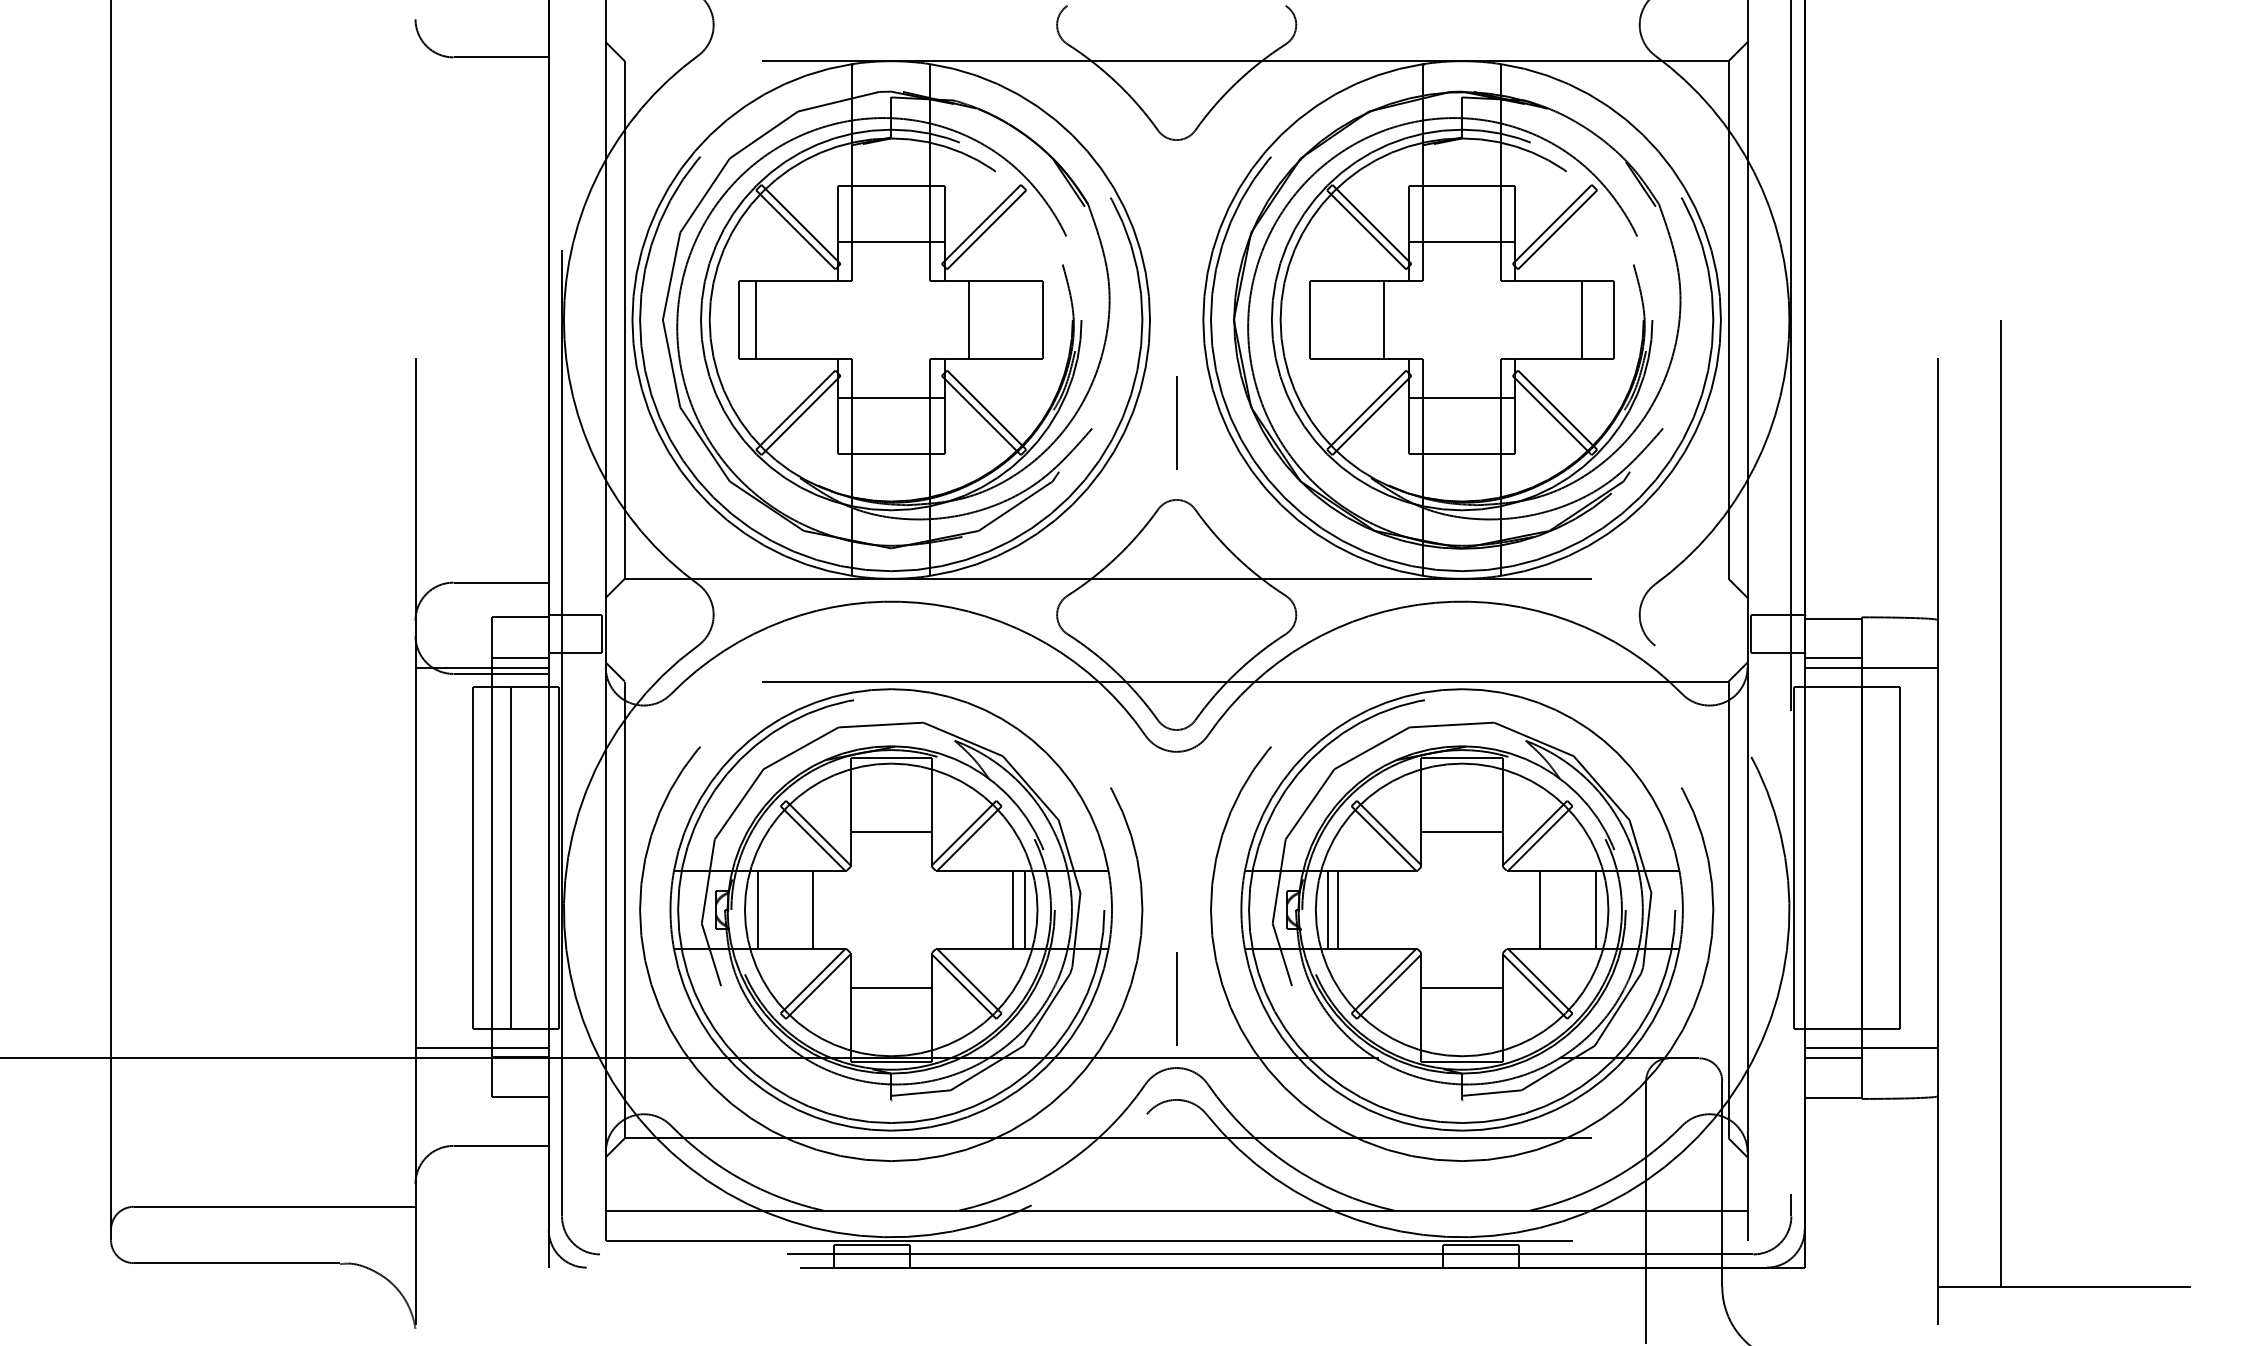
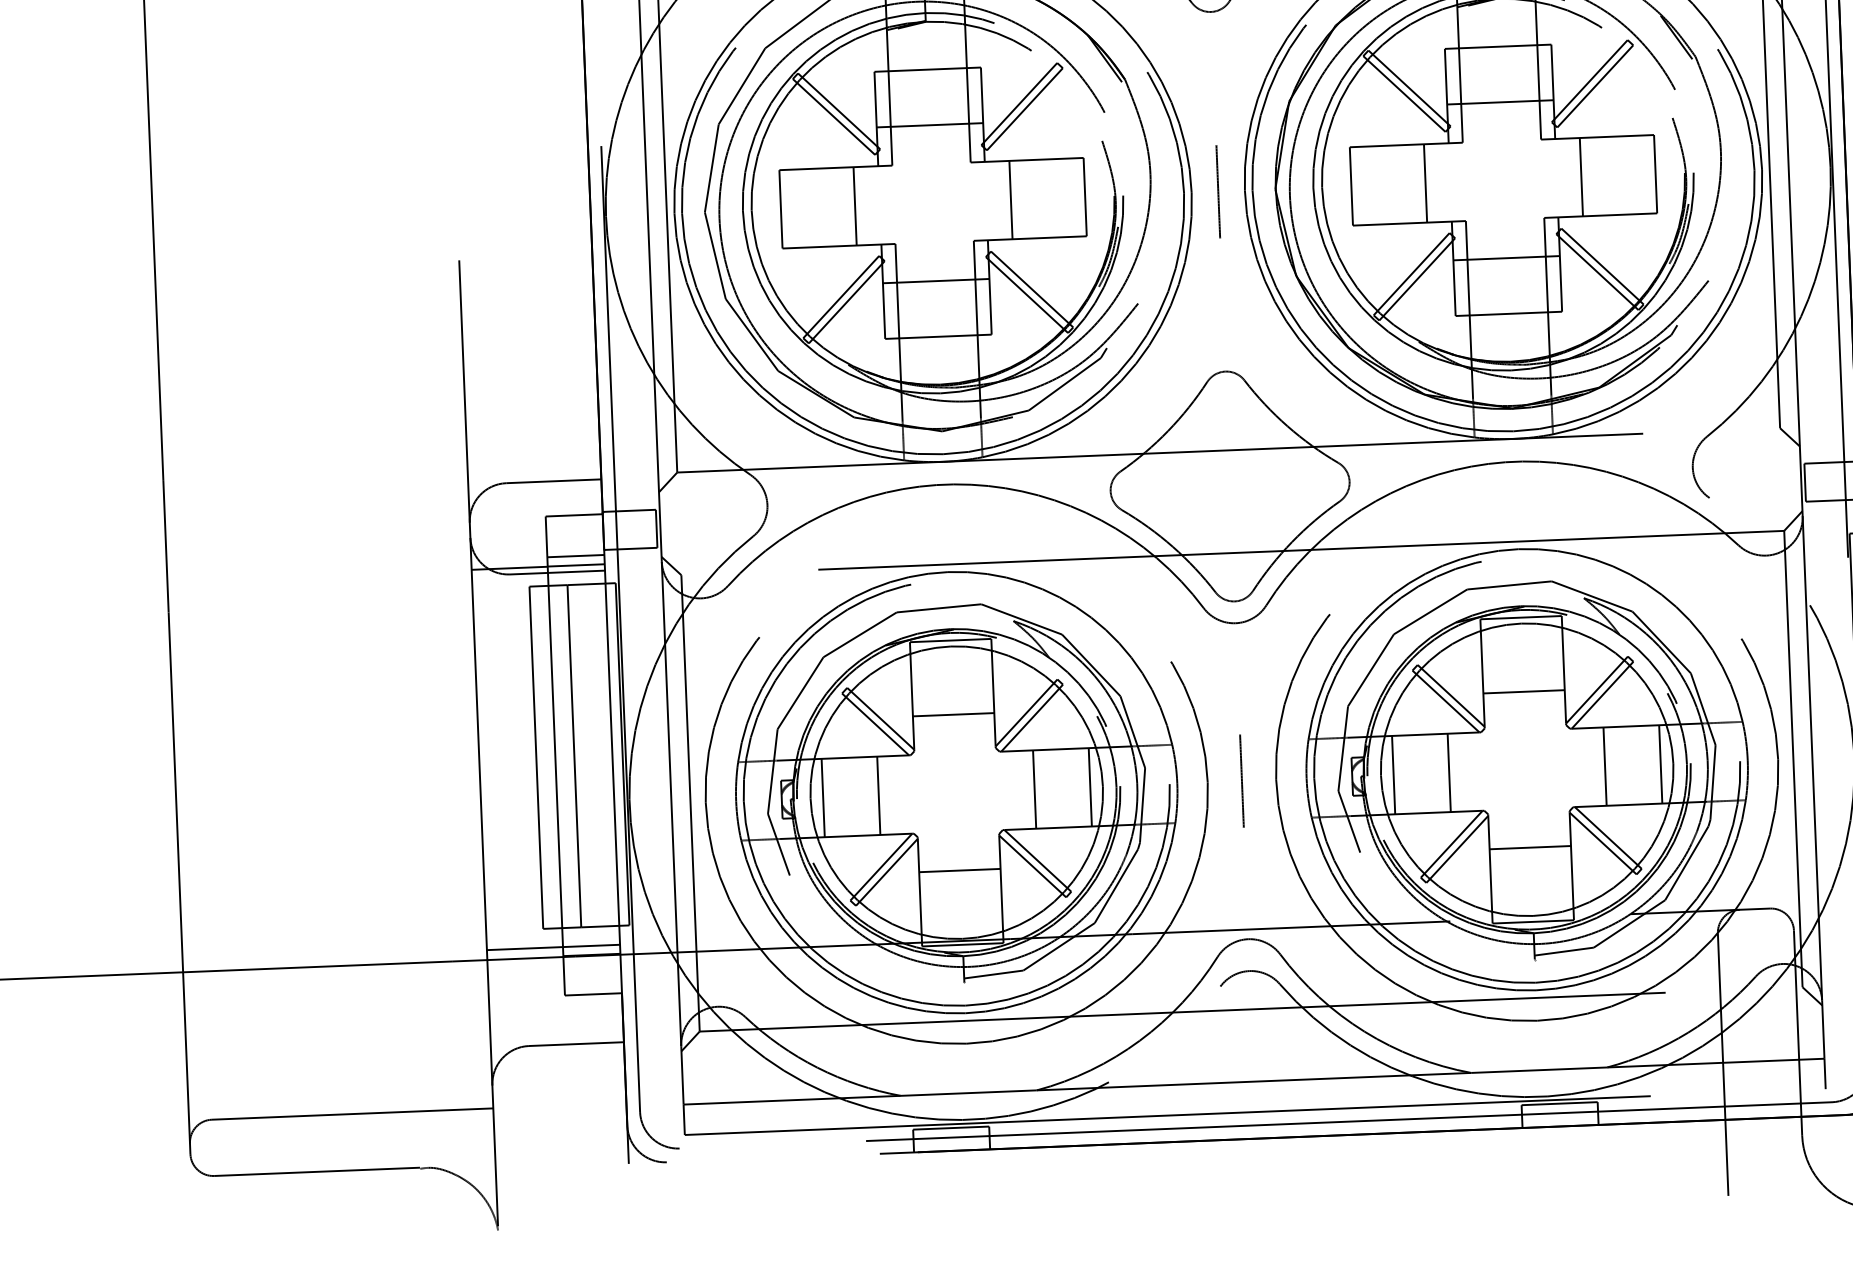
line: (756, 319) -> (855, 205), moved
line: (1582, 319) -> (1581, 176), moved
line: (1176, 422) -> (1218, 191), moved
line: (1013, 909) -> (1034, 789), moved
line: (1338, 909) -> (1449, 772), moved
line: (1176, 998) -> (1241, 780), moved

